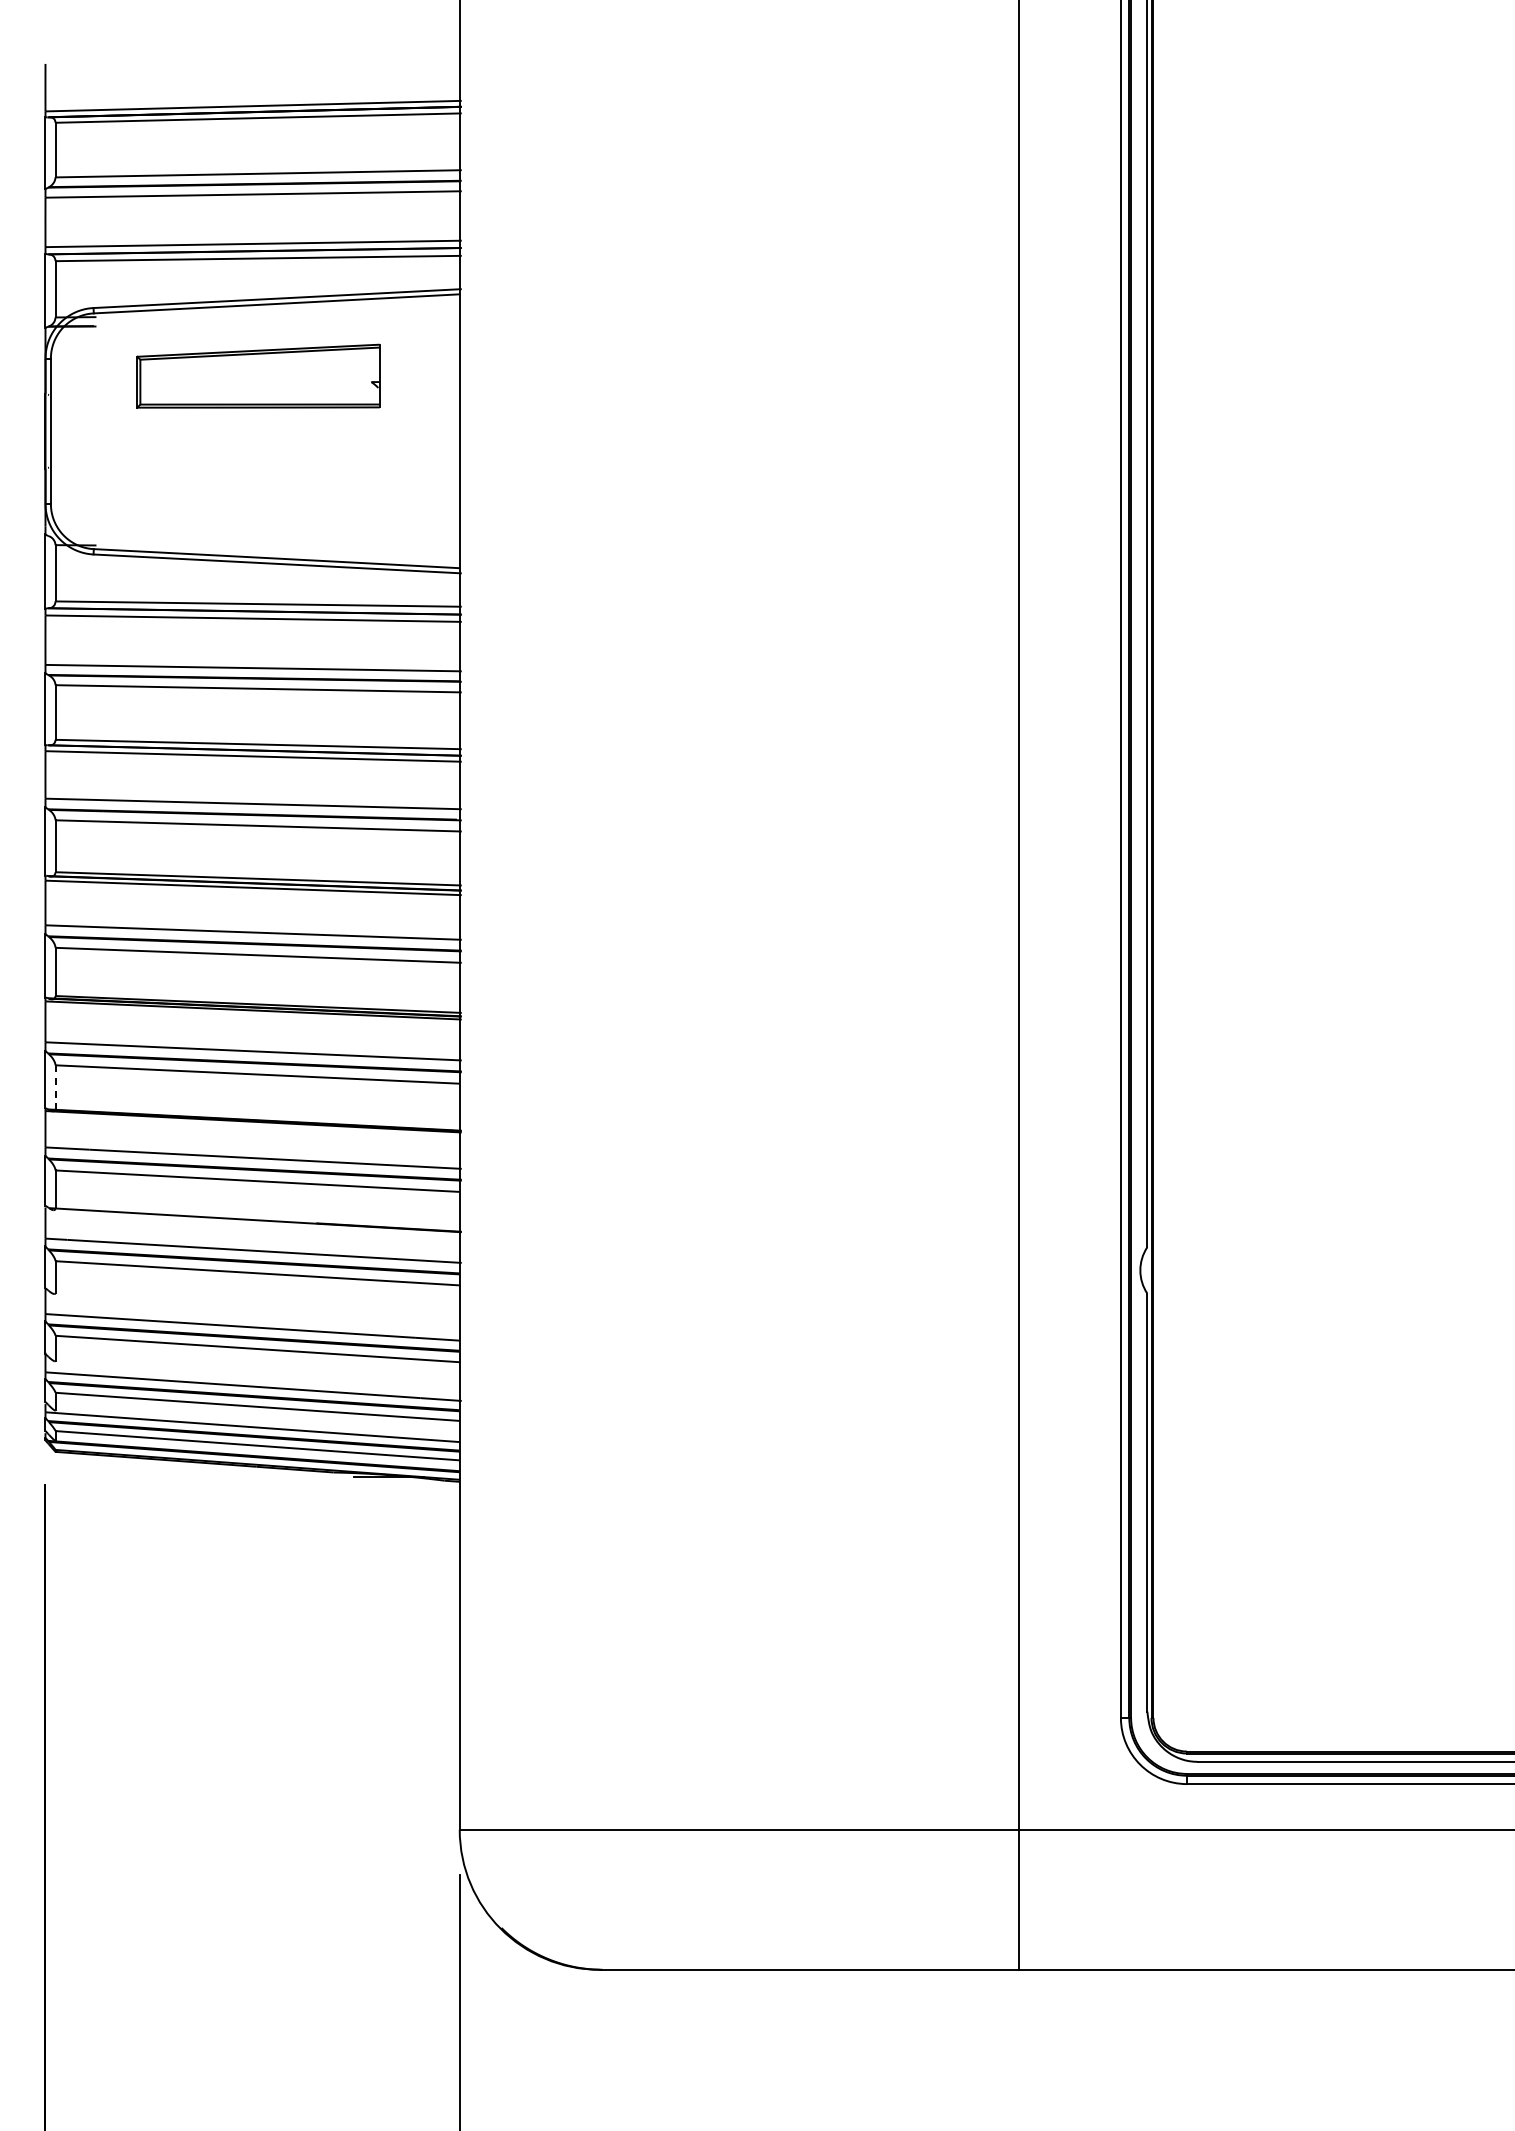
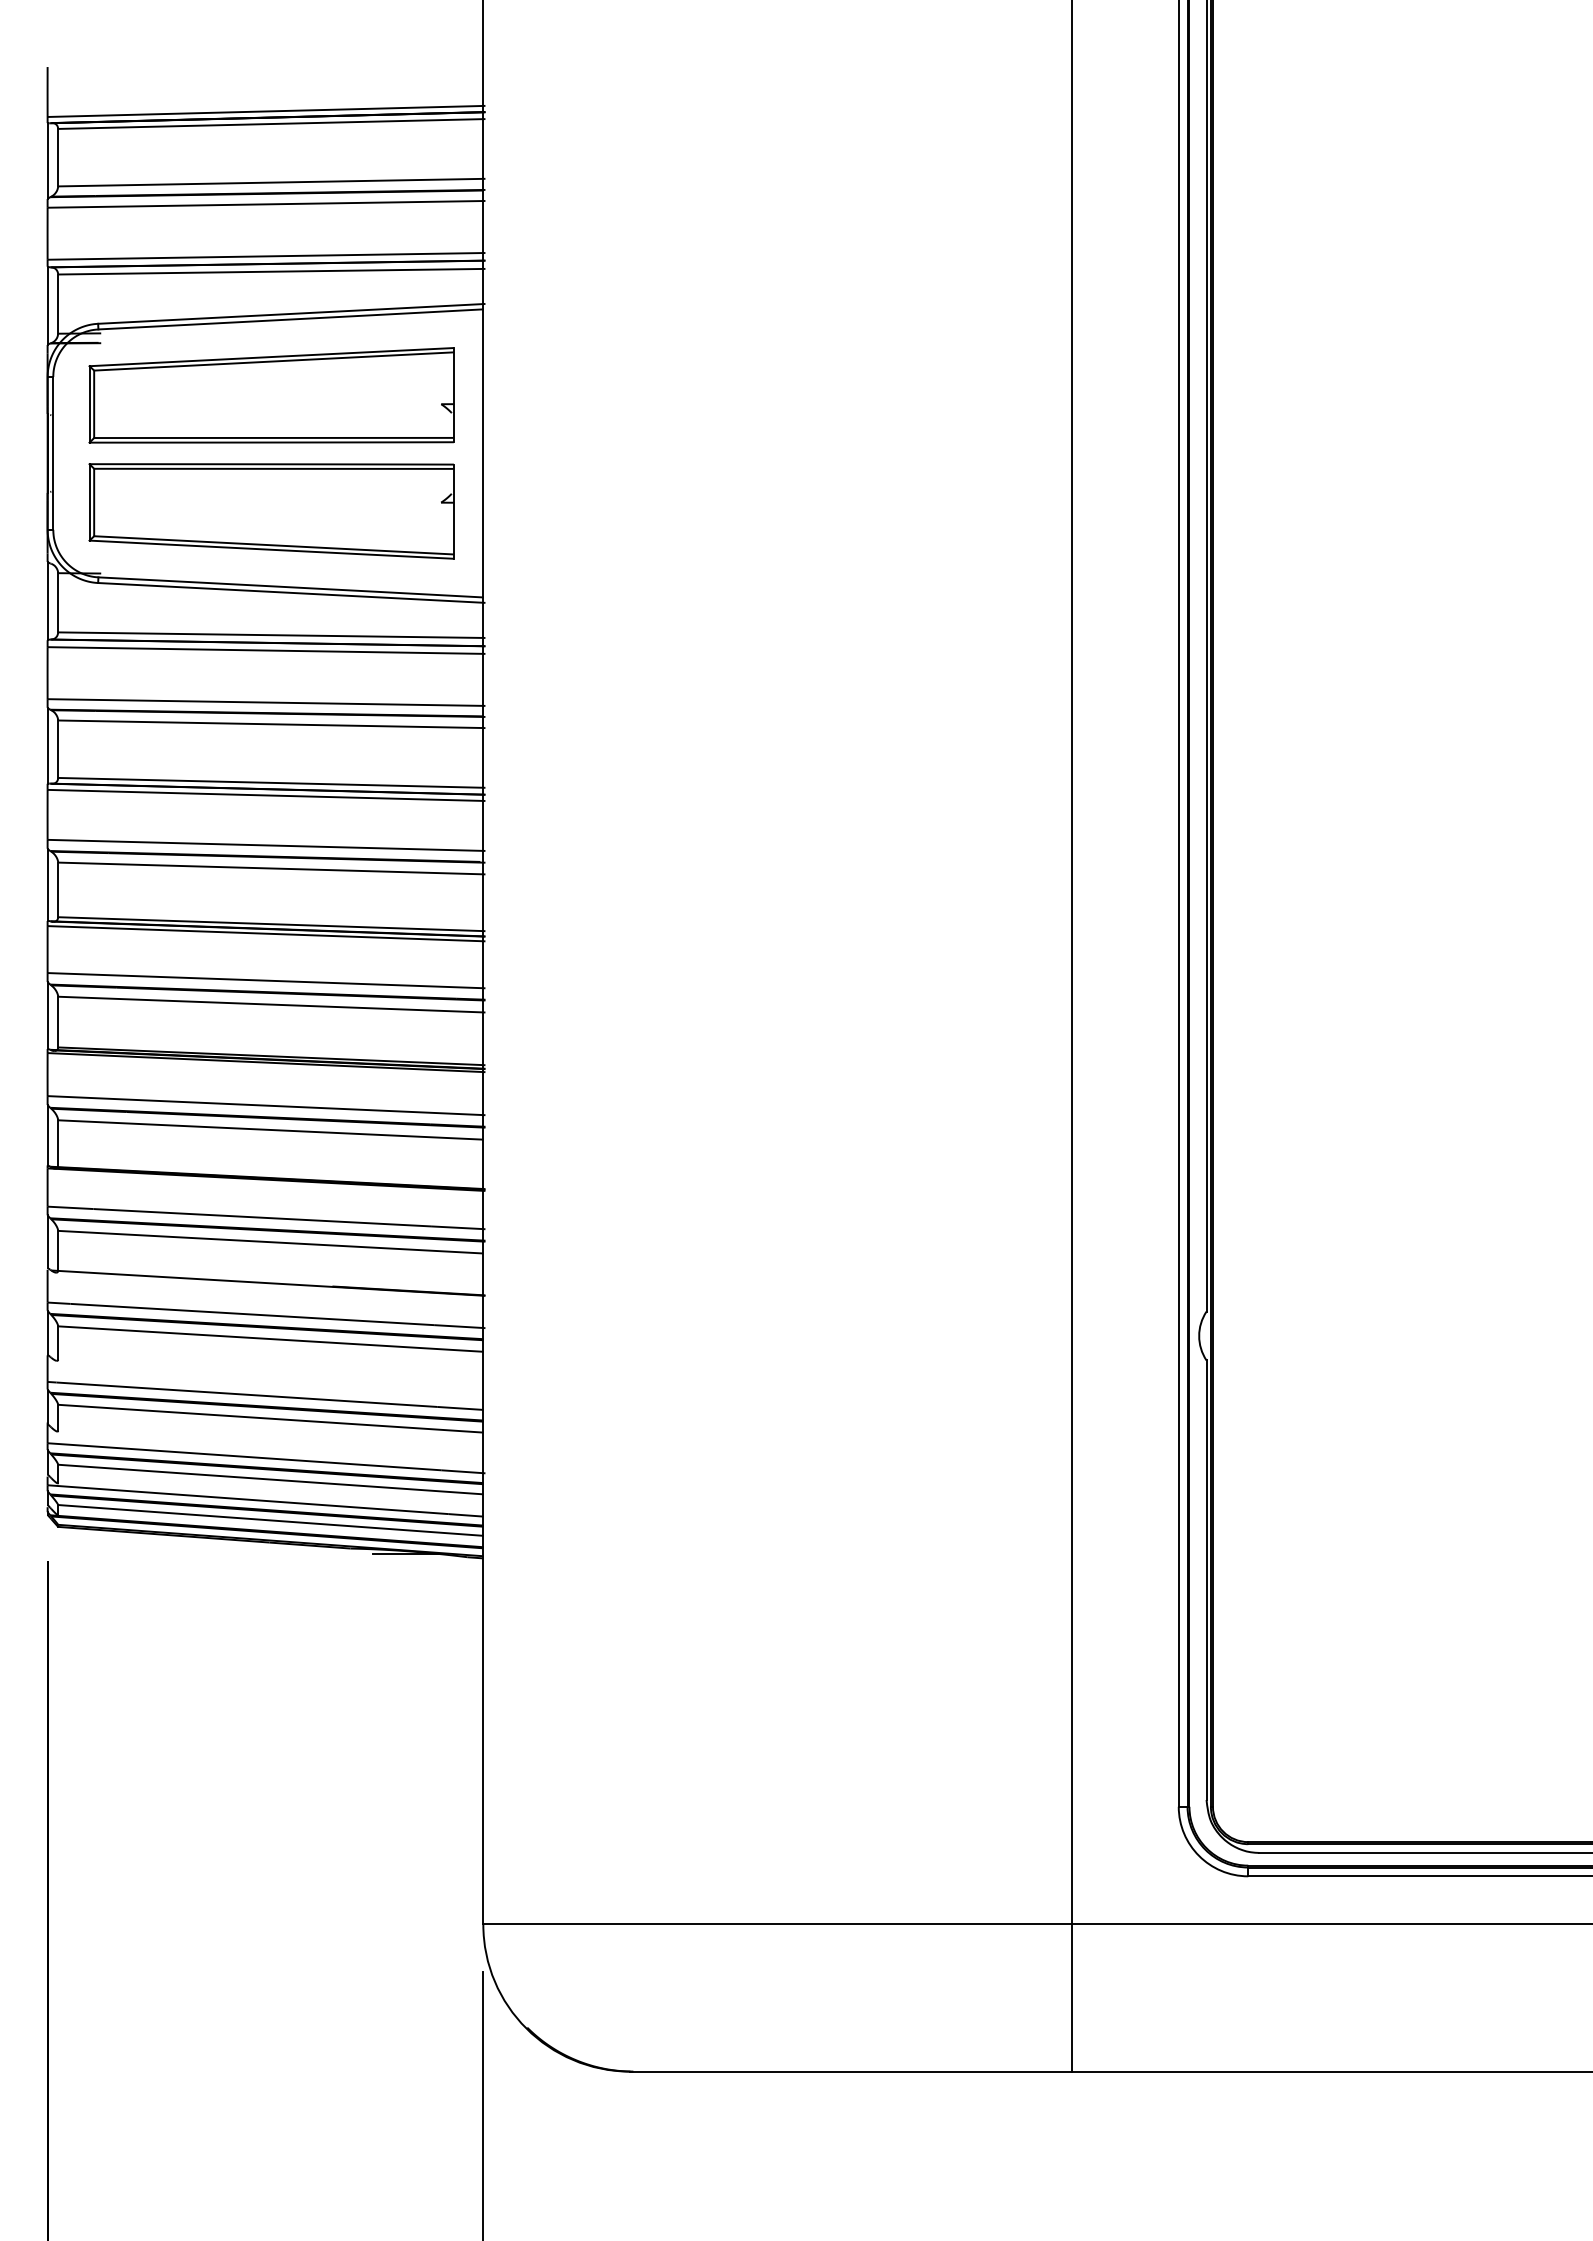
part: (258, 376) -> (271, 395), size x1.43
part: (258, 486) -> (271, 511), added
line: (55, 1087) -> (58, 1143), dashed -> solid

